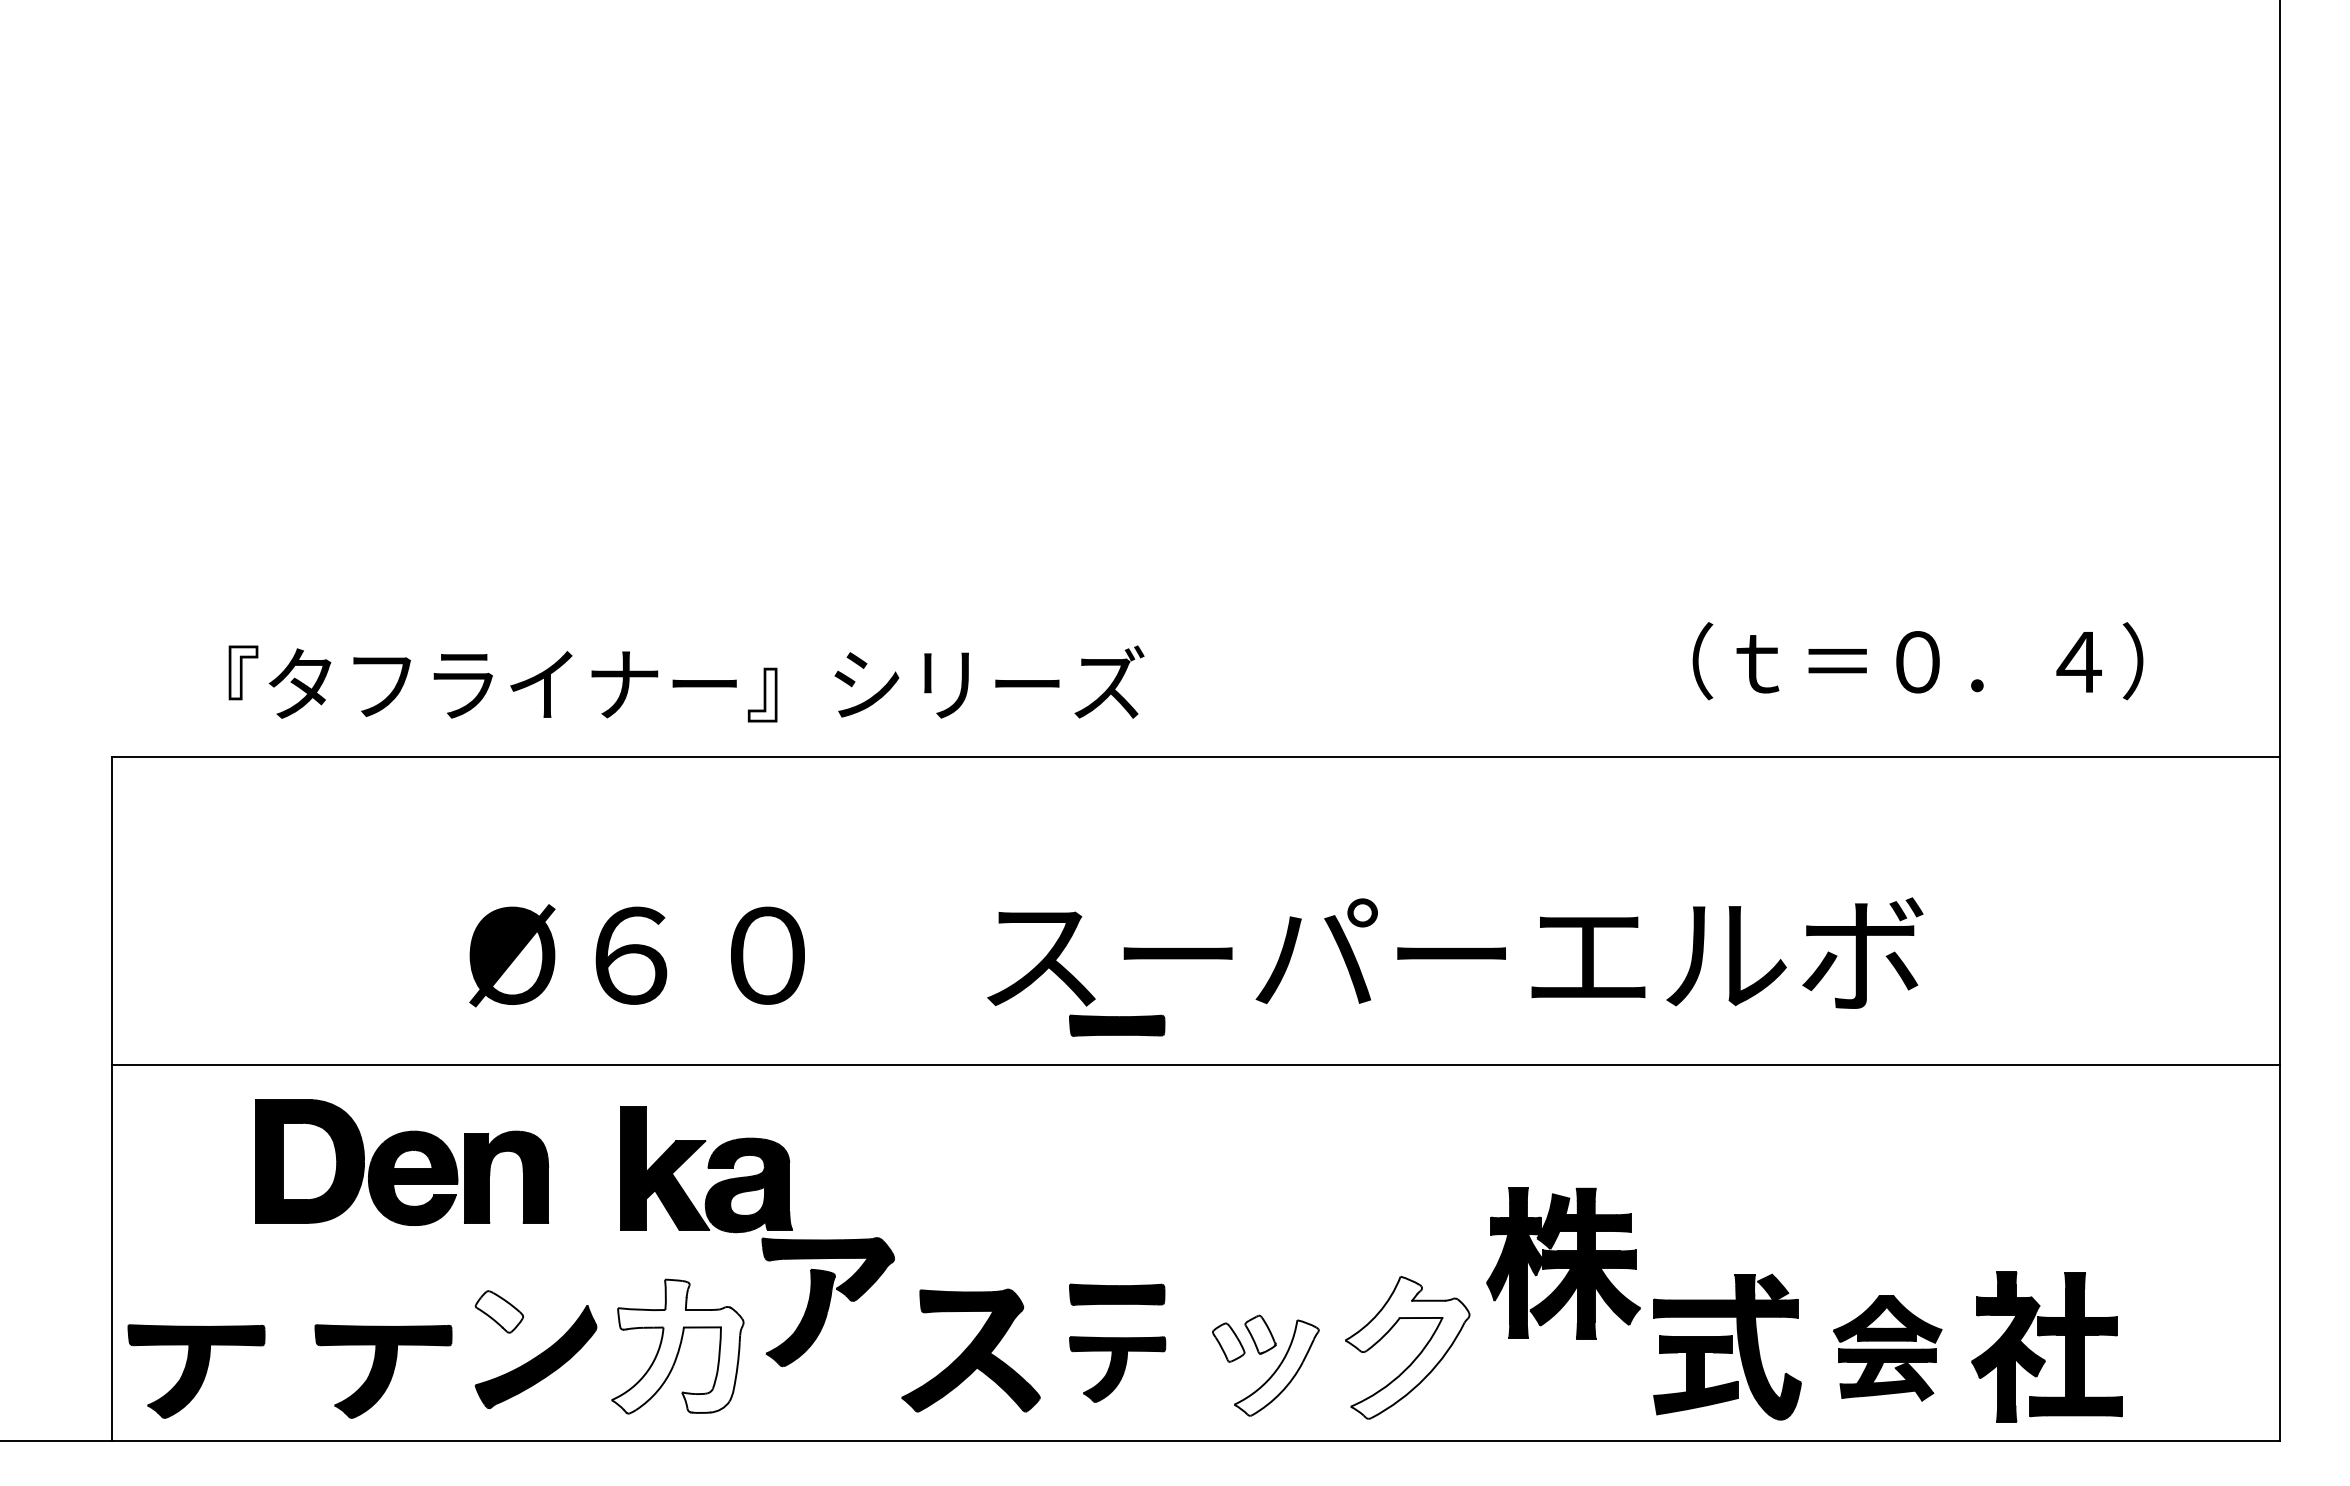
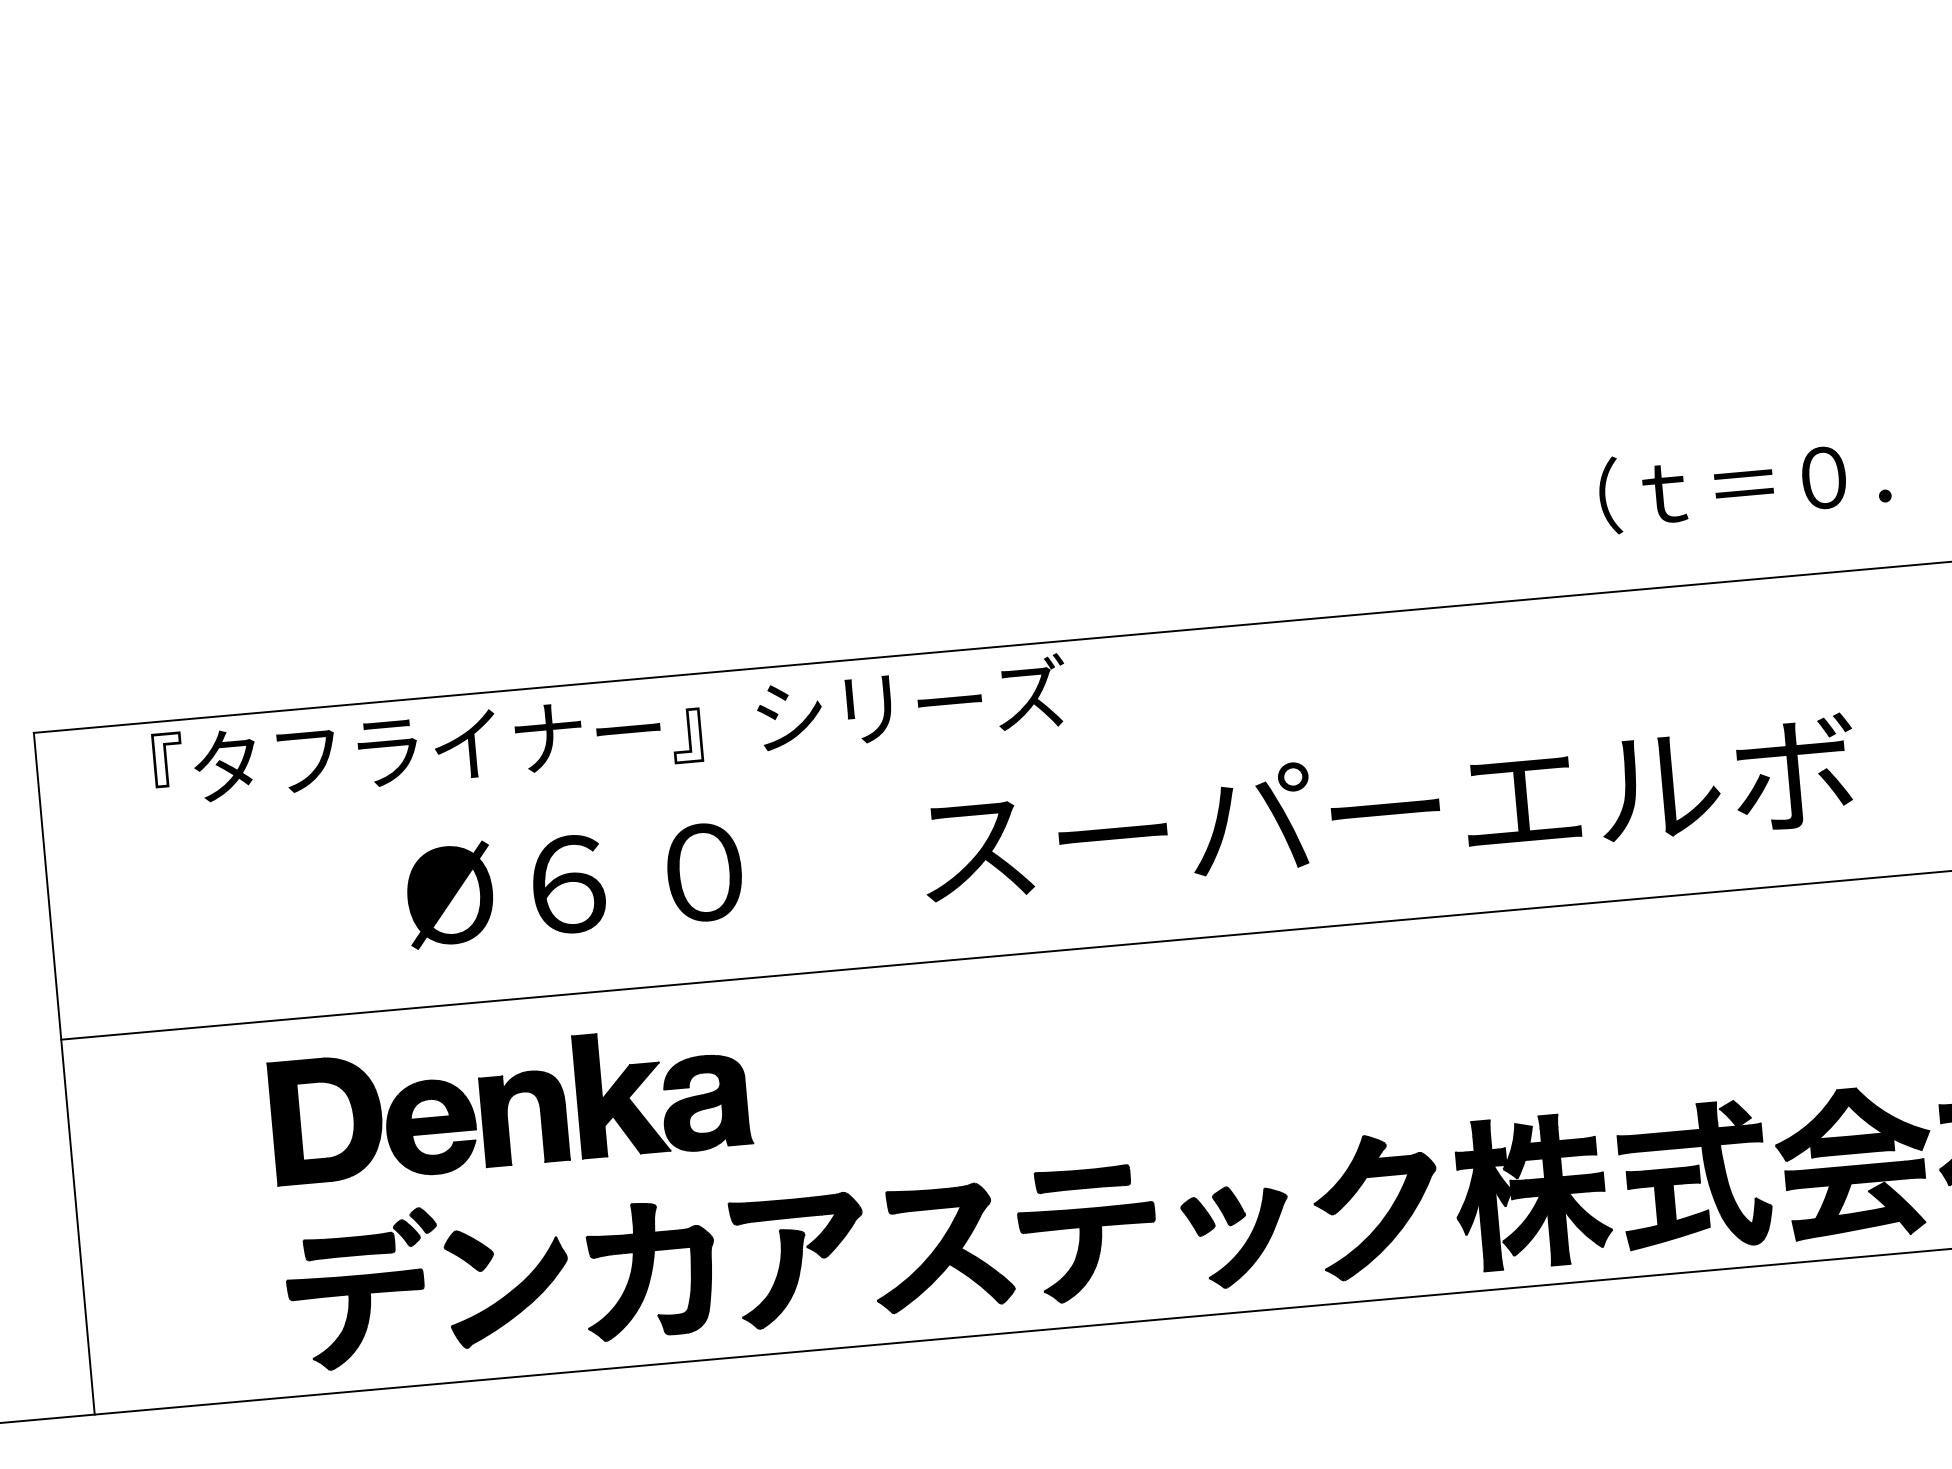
text: (686, 683) -> (610, 731), moved
part: (1117, 1025) -> (1059, 910), removed
part: (402, 1162) -> (419, 1112), moved
part: (1563, 1263) -> (1531, 1191), moved
part: (401, 1285) -> (368, 1233), added
part: (827, 1302) -> (799, 1261), moved
fill: (499, 1311) -> (468, 1250), added
fill: (1260, 1334) -> (1228, 1205), added
fill: (1228, 1342) -> (1197, 1216), added
fill: (677, 1346) -> (649, 1269), added
fill: (1407, 1347) -> (1376, 1205), added
part: (1887, 1347) -> (1854, 1163), size x1.43
fill: (1276, 1367) -> (1247, 1237), added
part: (1117, 1369) -> (1089, 1253), size x1.43
part: (196, 1371) -> (172, 1337), removed

